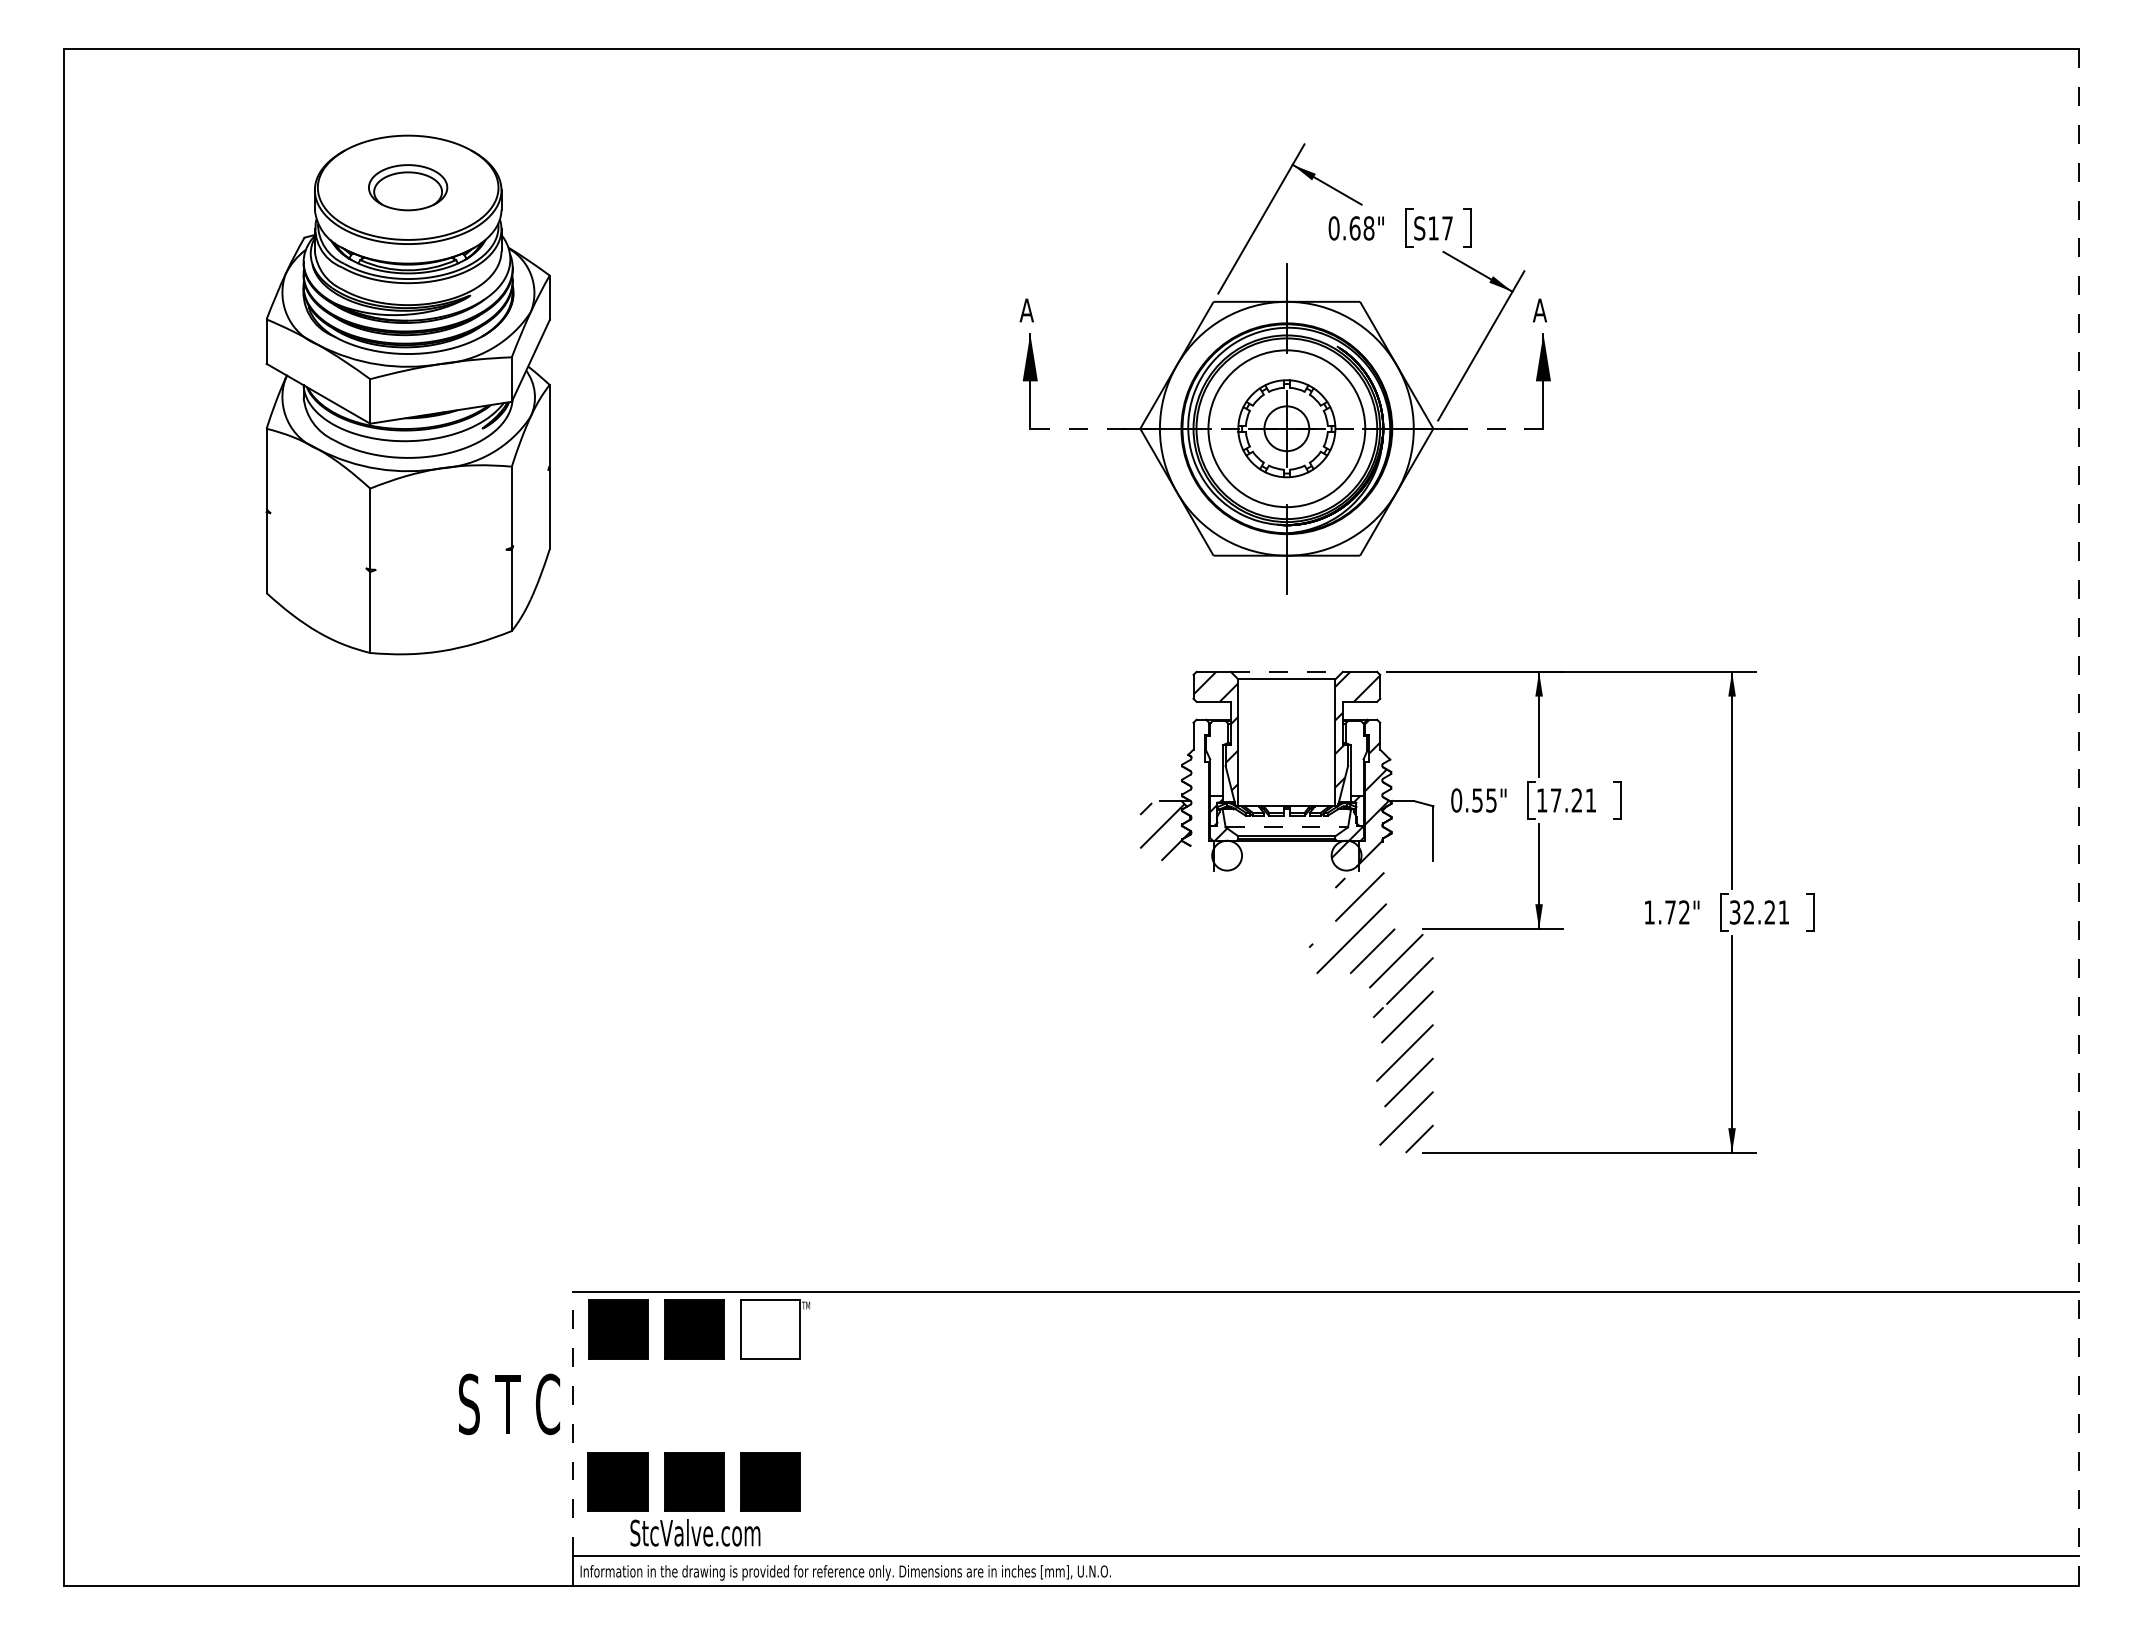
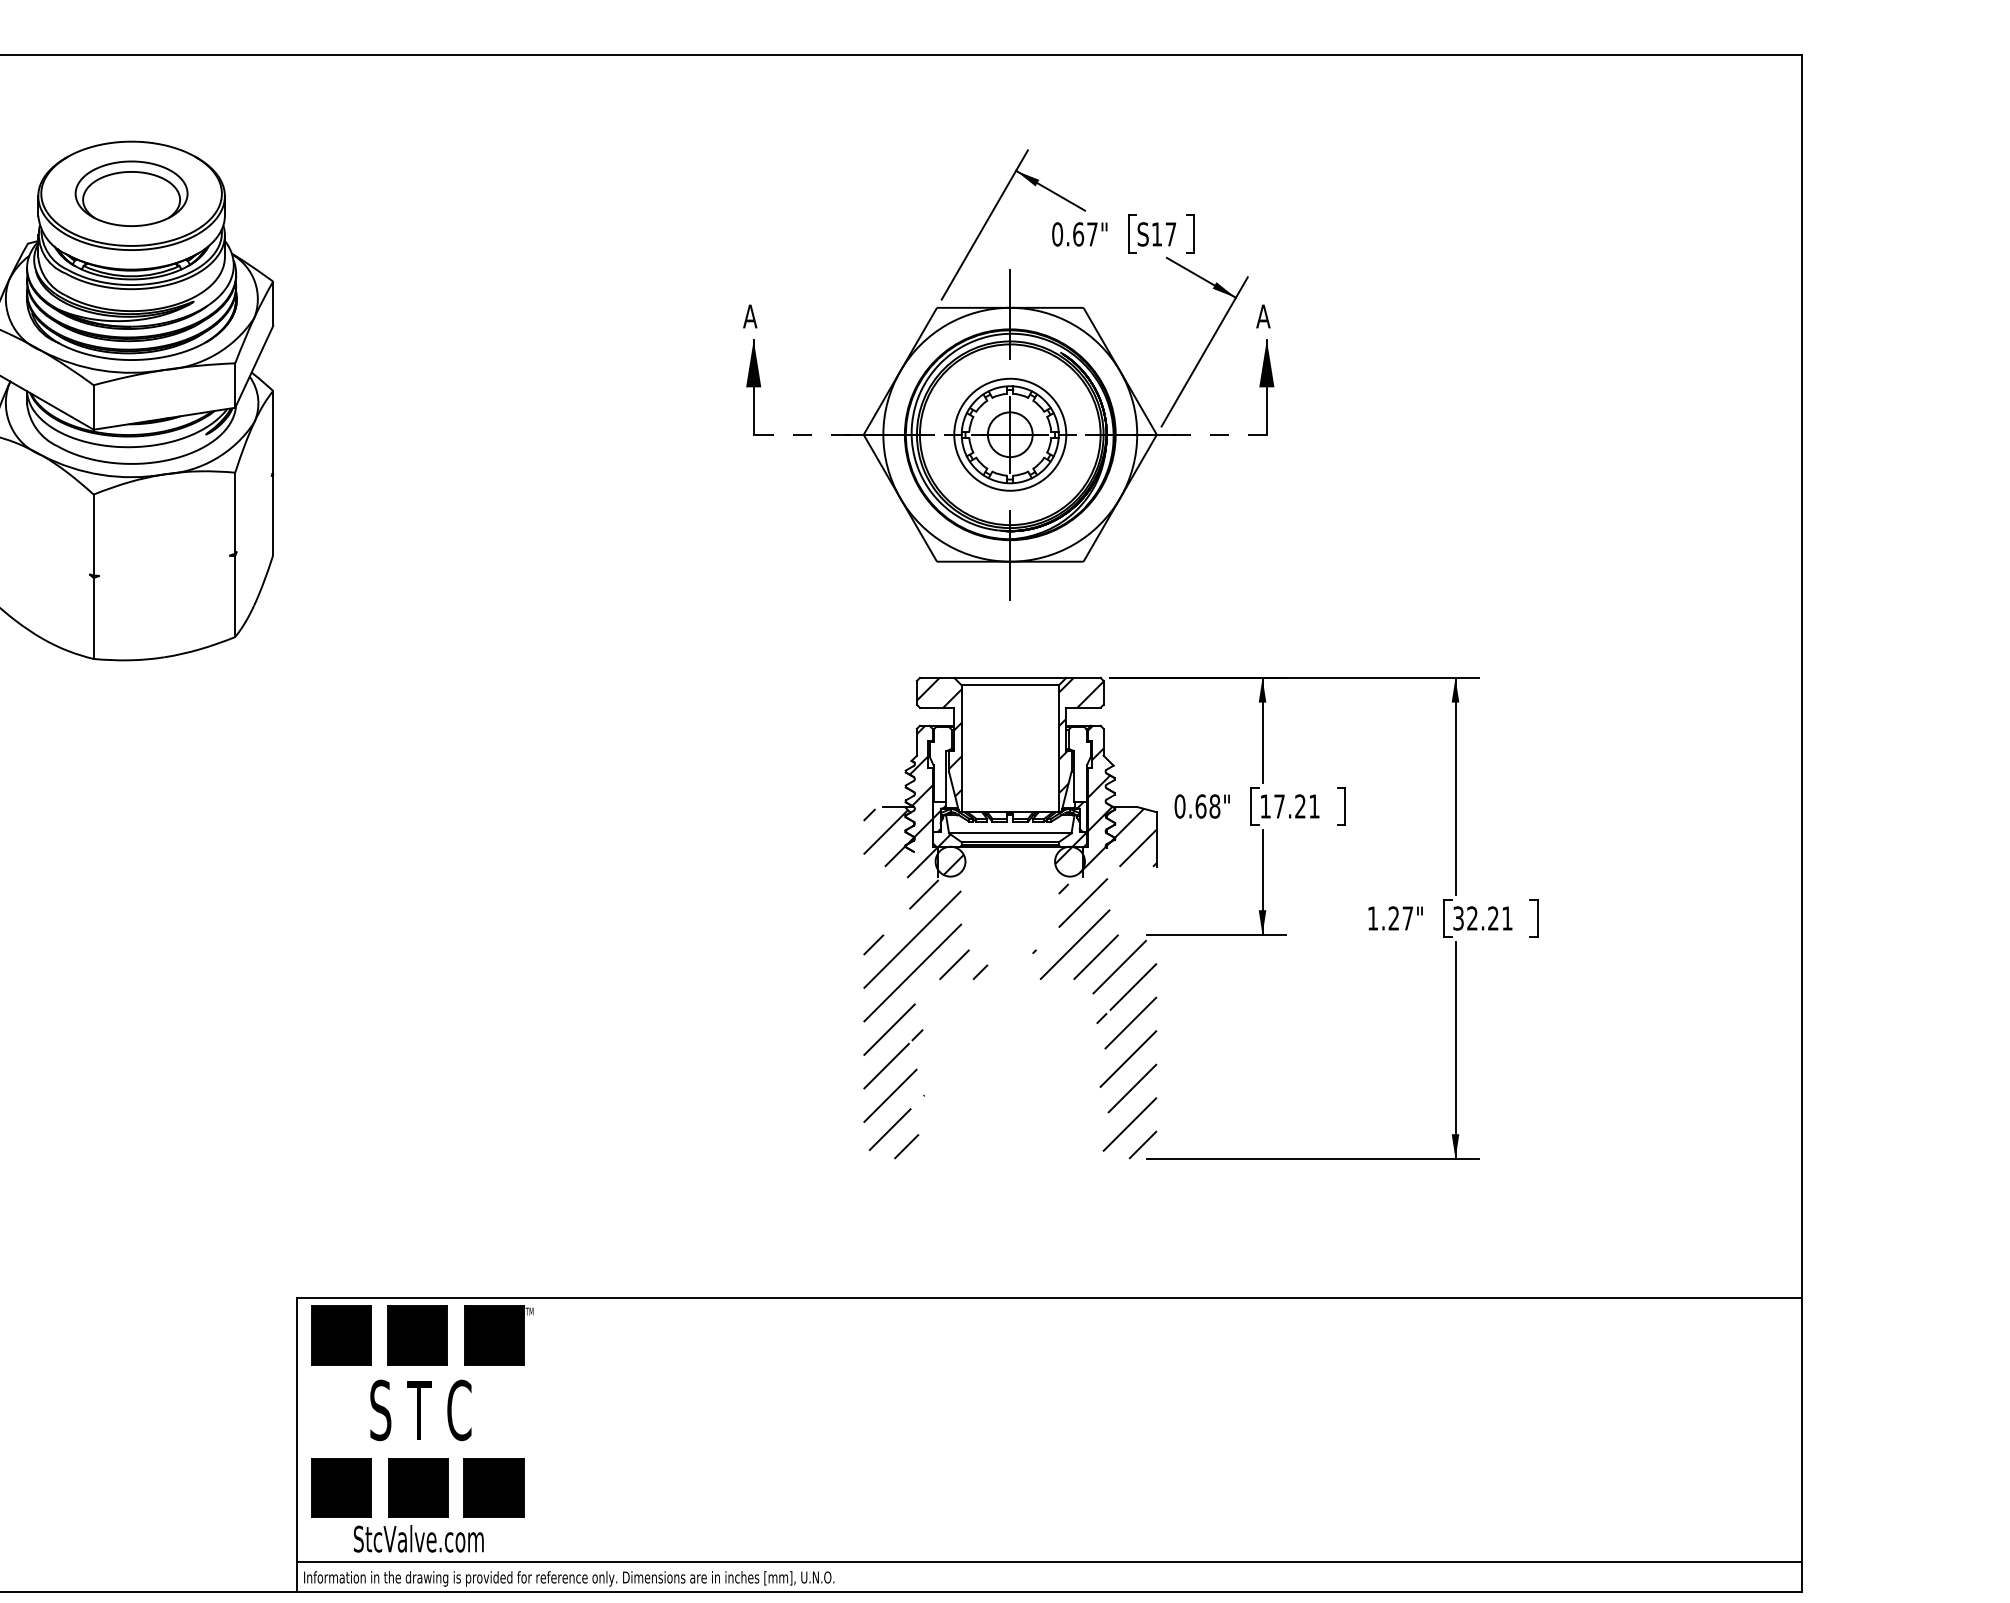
part: (407, 187) -> (130, 193), size x1.43
text: (1368, 228) -> (1091, 234), 0.68" -> 0.67"
circle: (1286, 428) -> (1009, 434), size x0.71
line: (1286, 671) -> (1009, 677), dashed -> solid
text: (1484, 800) -> (1207, 806), 0.55" -> 0.68"
line: (2078, 817) -> (1801, 823), dashed -> solid
line: (1287, 827) -> (1010, 833), dashed -> solid
hatch: (1408, 831) -> (1131, 837), added
hatch: (1230, 858) -> (953, 864), added
text: (1677, 912) -> (1400, 918), 1.72" -> 1.27"
hatch: (1202, 935) -> (925, 941), added
fill: (770, 1329) -> (493, 1335), added
text: (509, 1404) -> (420, 1410), moved
line: (573, 1423) -> (296, 1429), dashed -> solid

